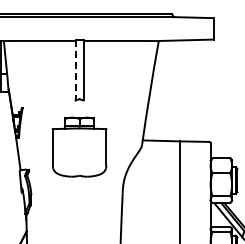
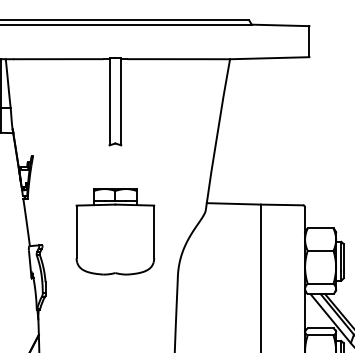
line: (75, 70) -> (109, 101), dashed -> solid
part: (79, 146) -> (115, 230), moved

